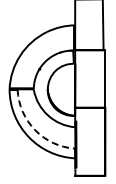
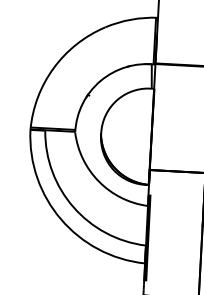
arc: (35, 130) -> (74, 208), dashed -> solid

